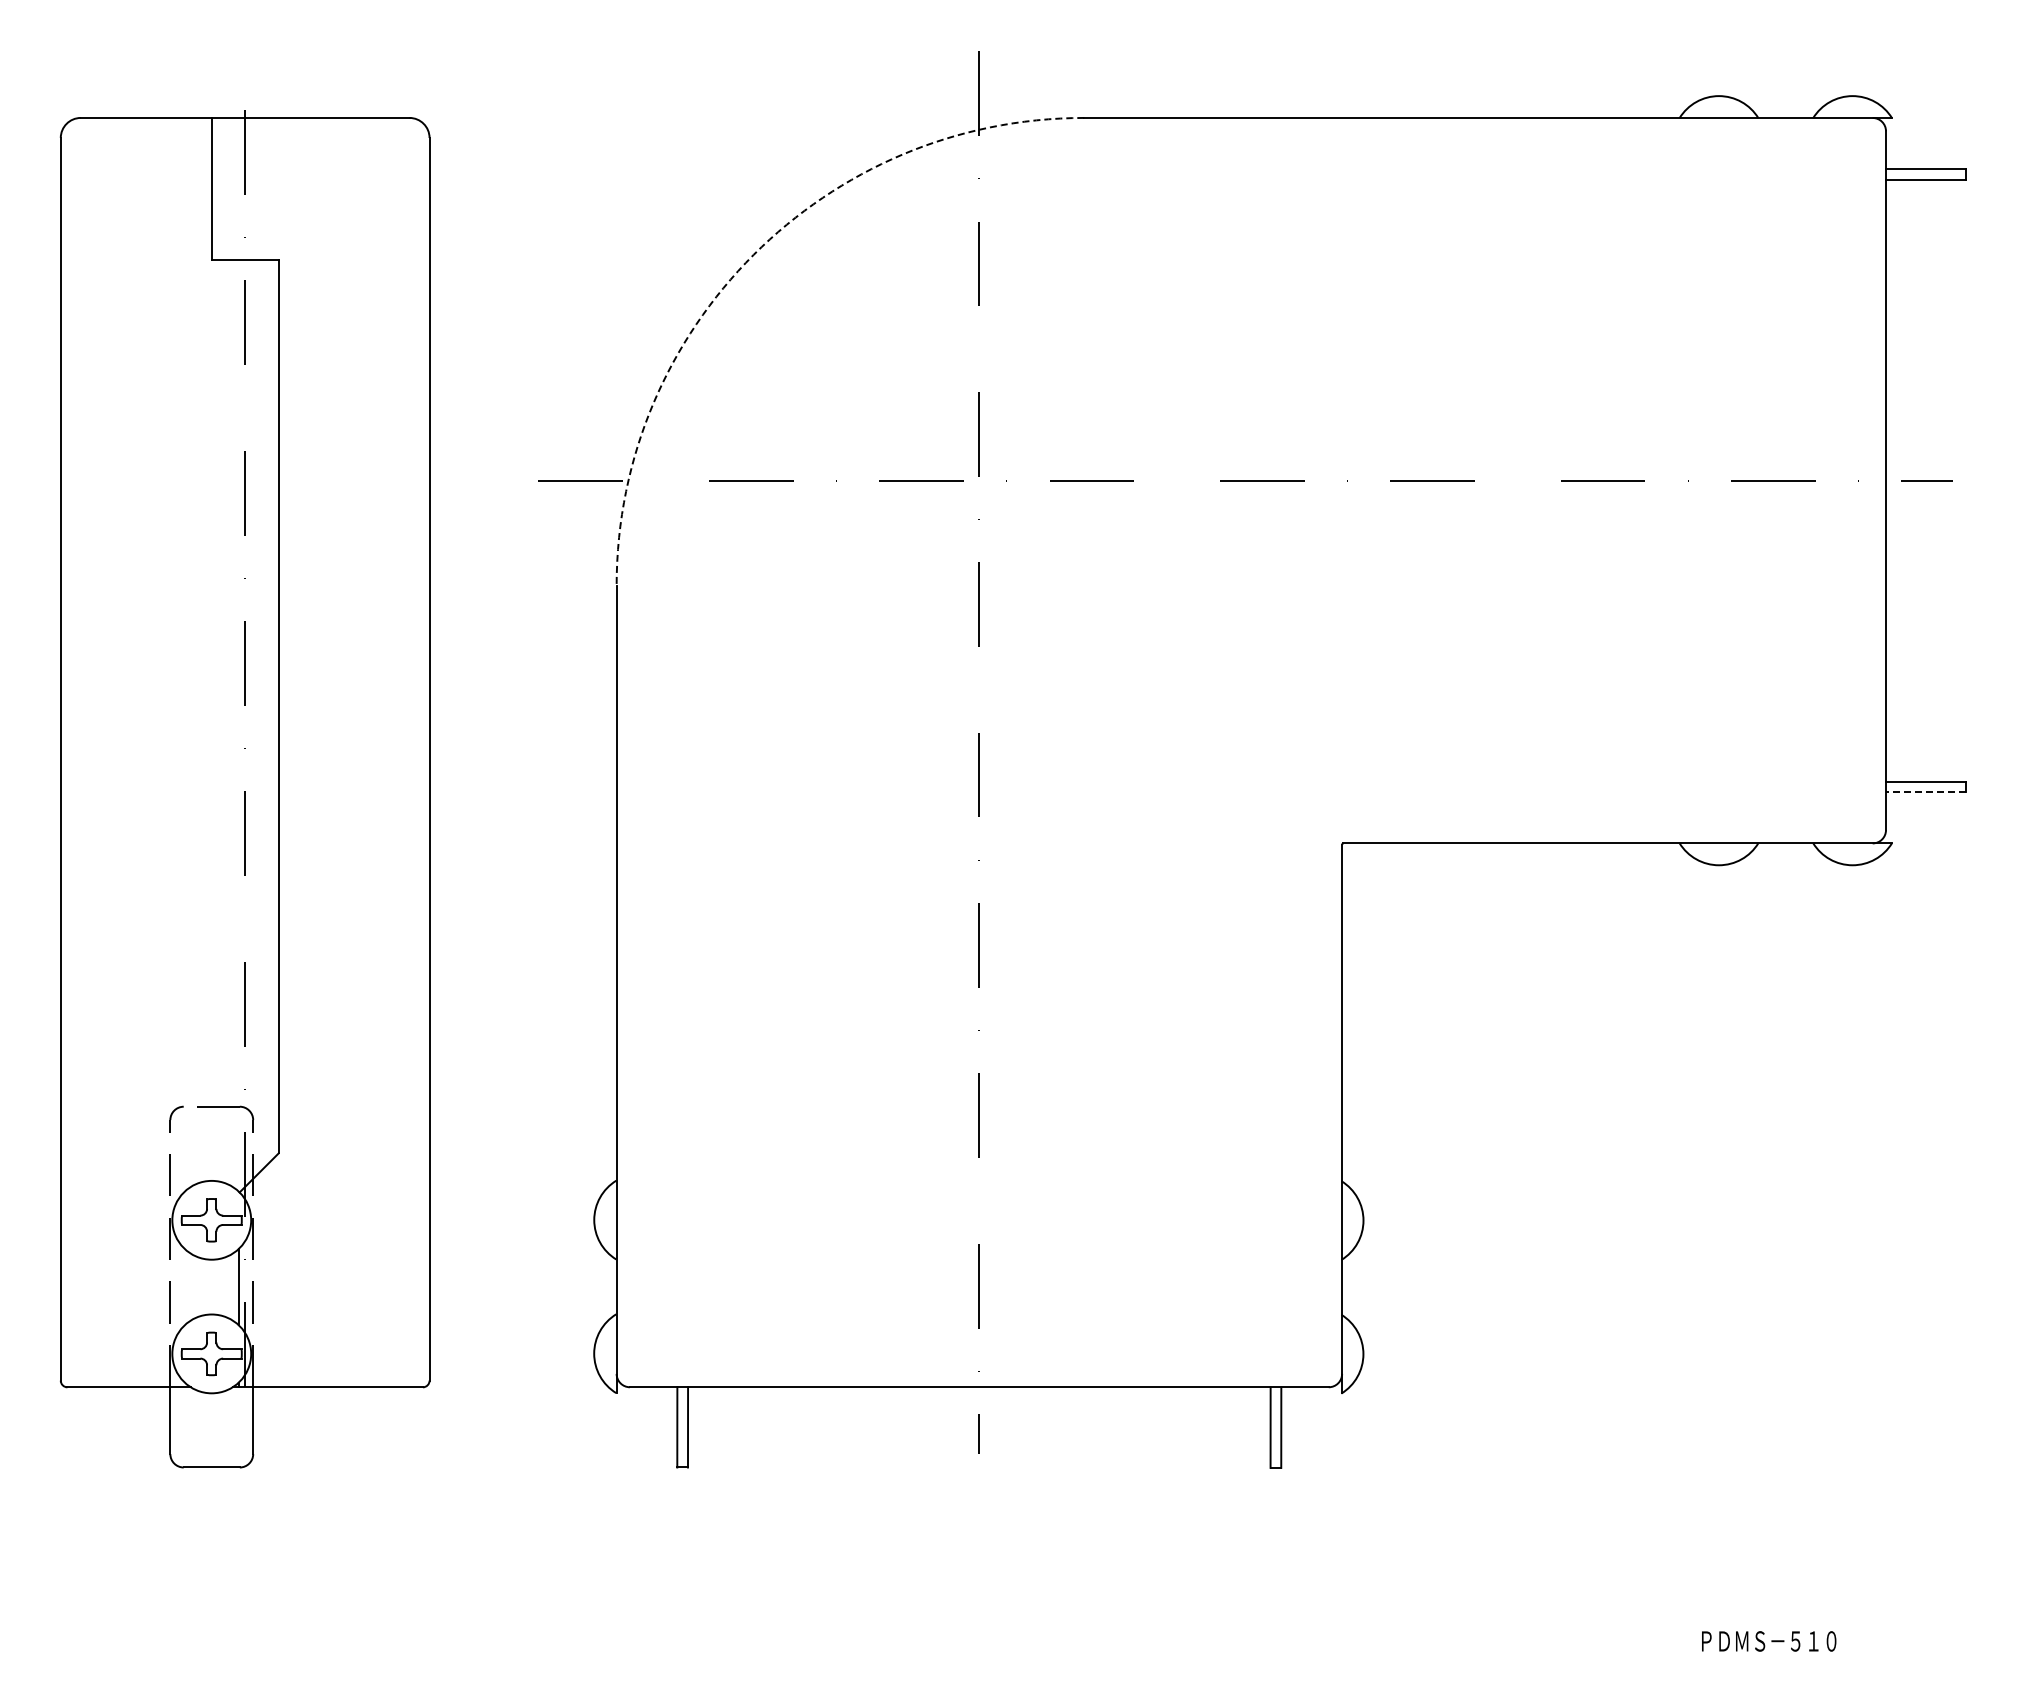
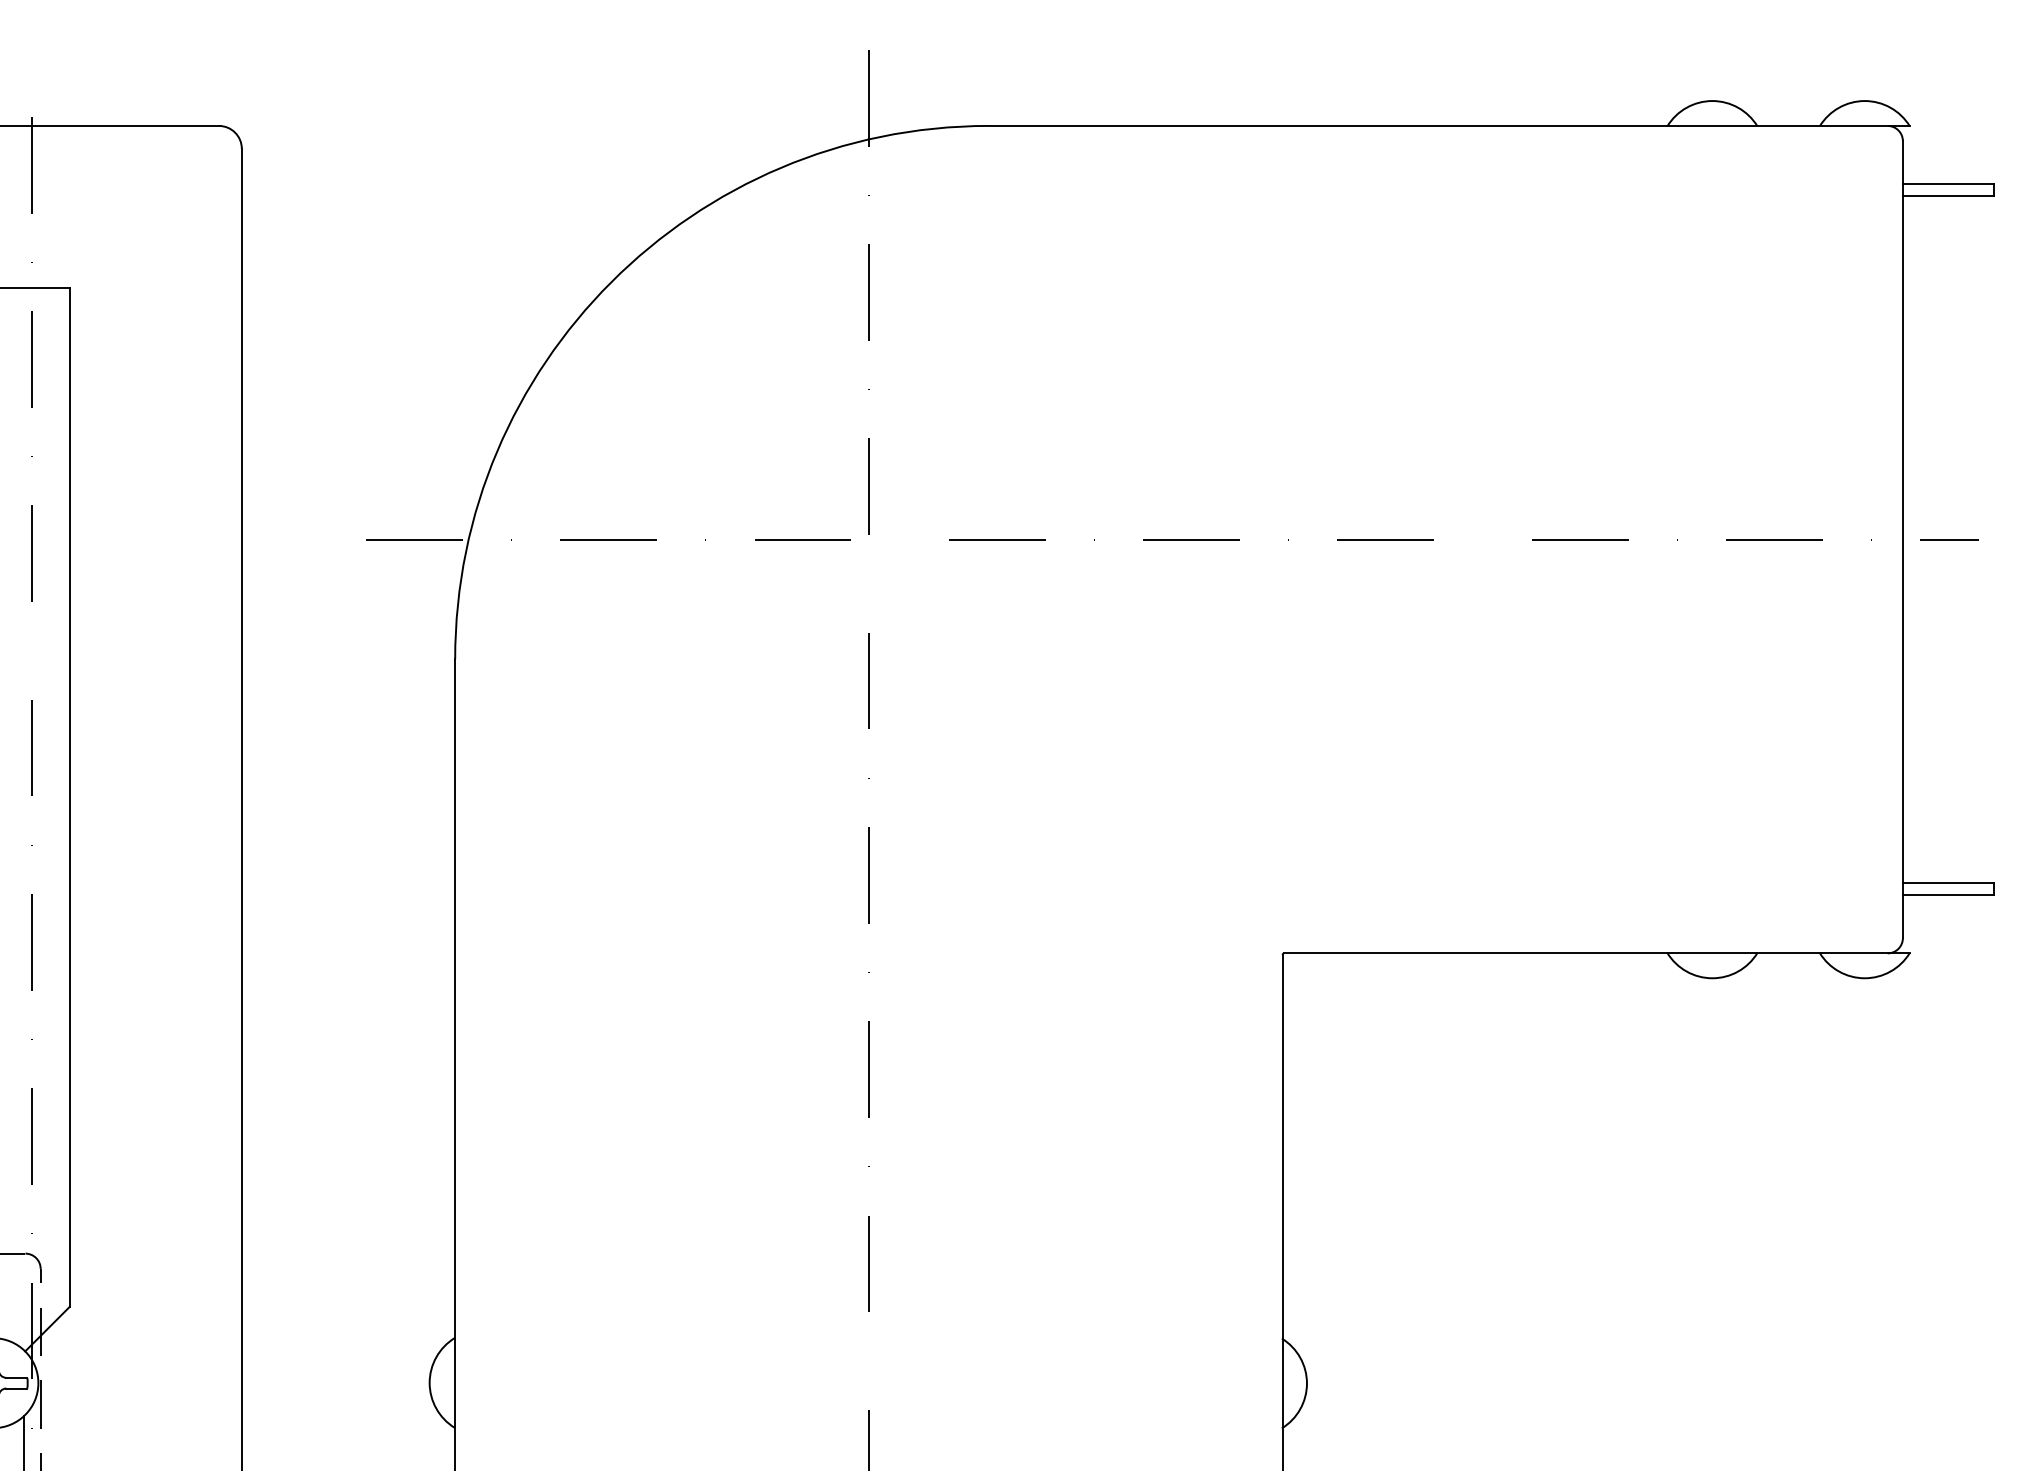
arc: (753, 254) -> (611, 281), dashed -> solid
line: (1925, 792) -> (1947, 895), dashed -> solid

